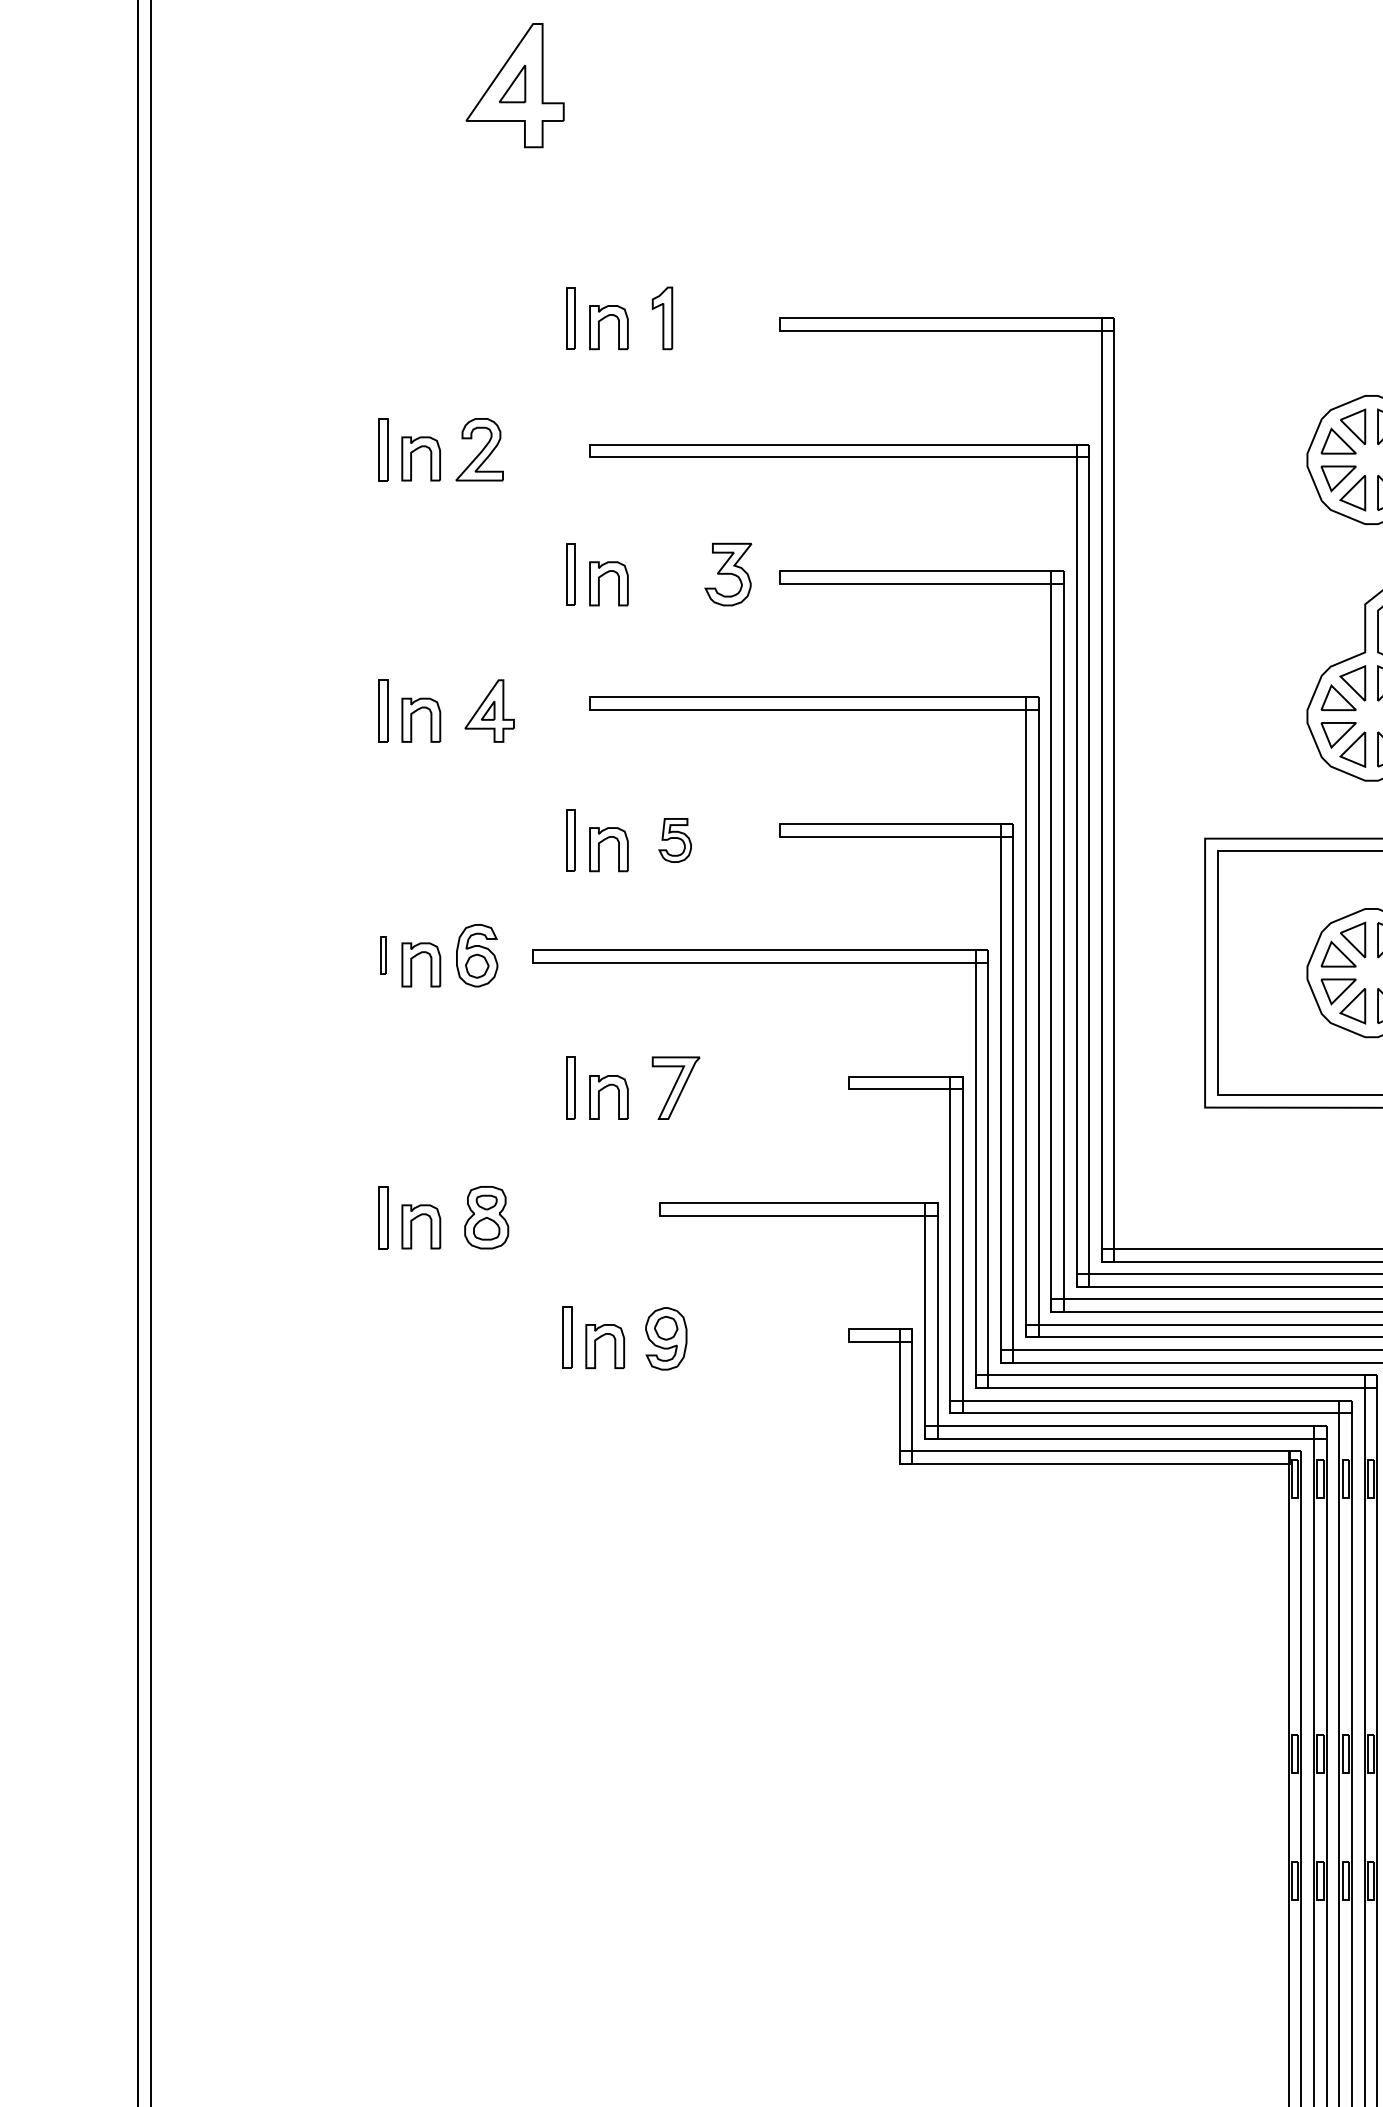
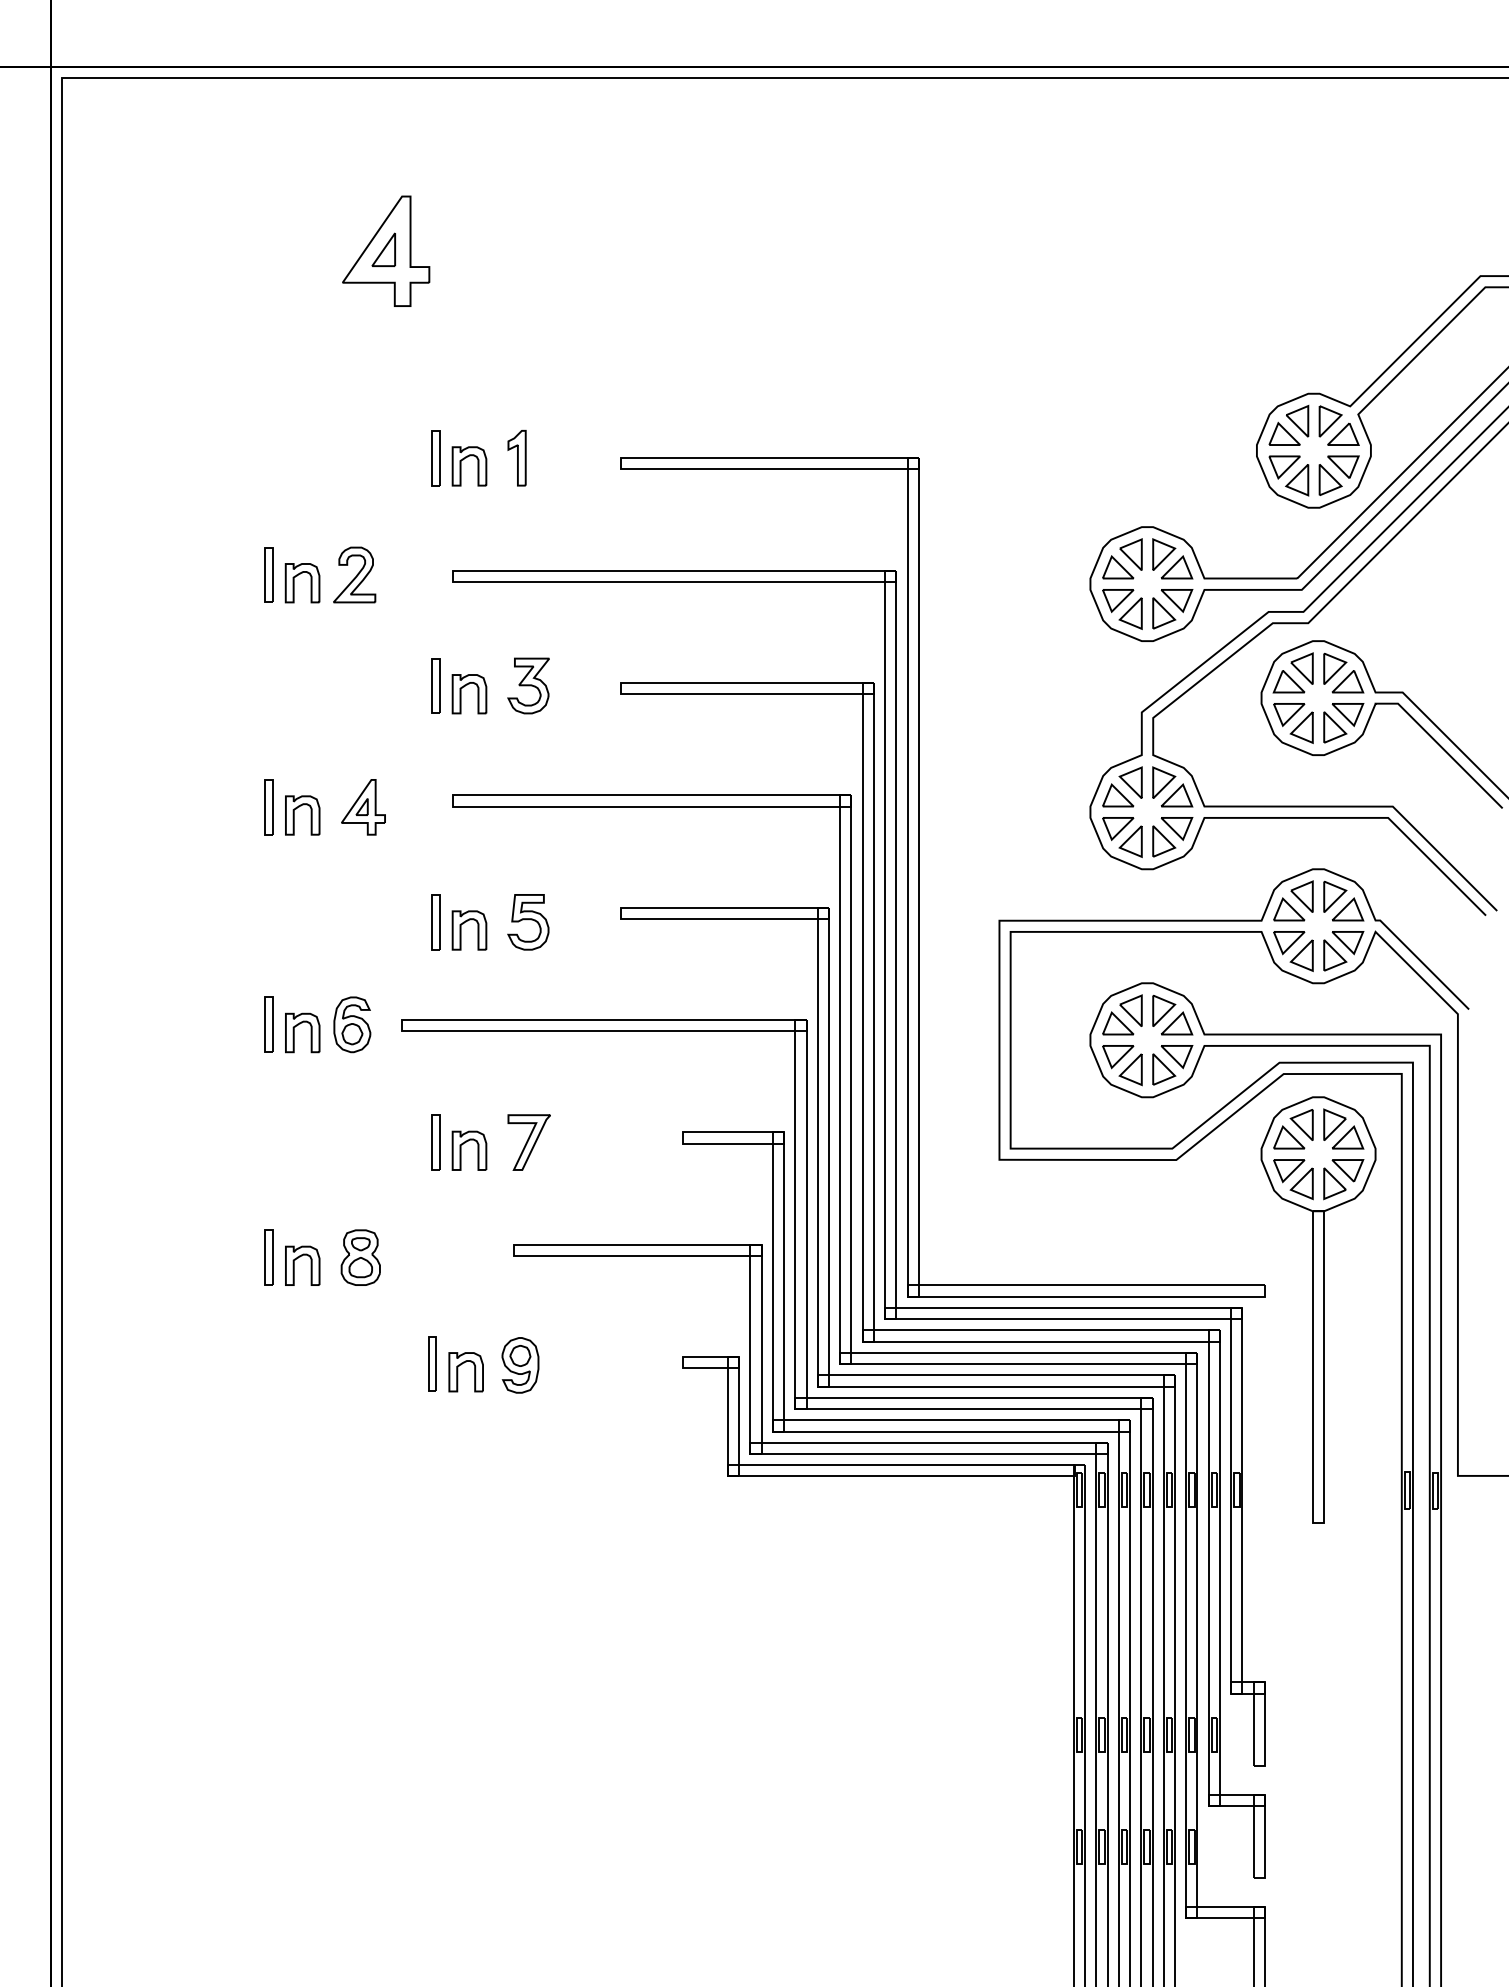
part: (728, 574) -> (528, 685), moved
part: (675, 840) -> (528, 922), size x1.43
part: (382, 955) -> (268, 1024), size x1.67

